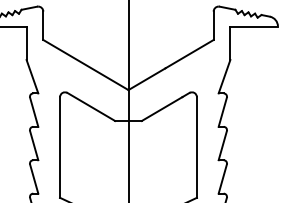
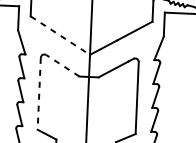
line: (86, 65) -> (60, 35), solid -> dashed
line: (91, 107) -> (63, 66), solid -> dashed
line: (60, 148) -> (39, 94), solid -> dashed

